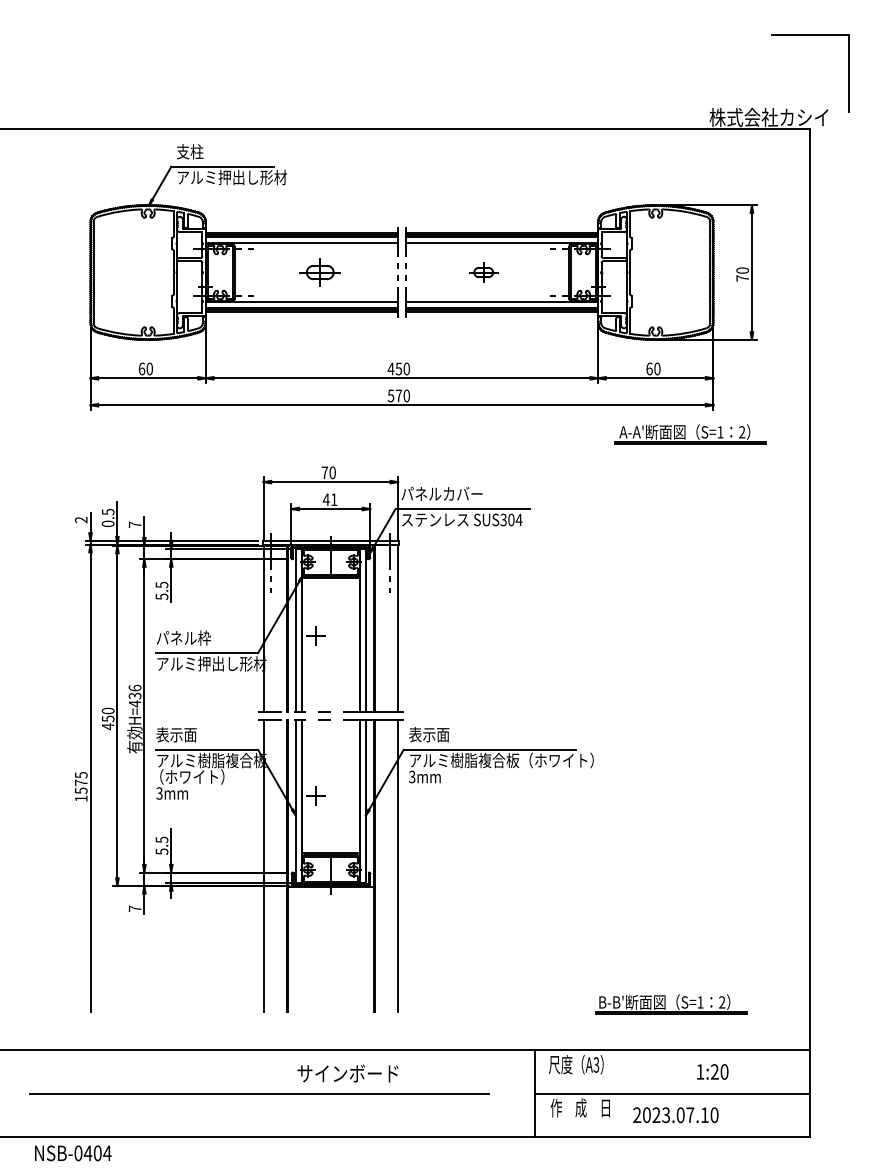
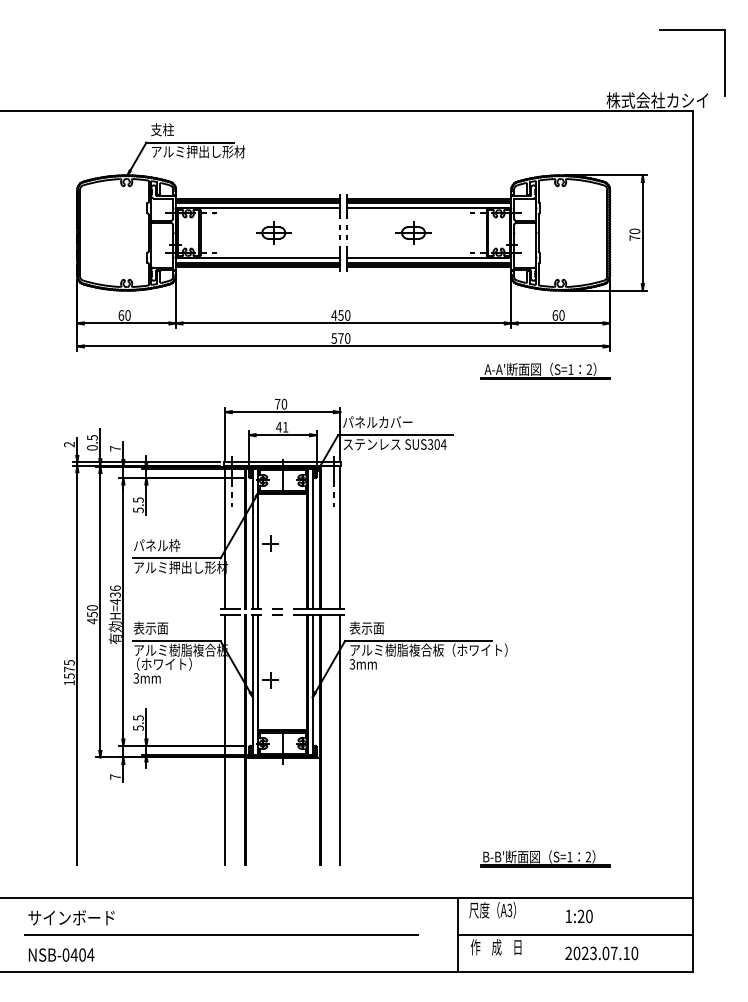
part: (483, 271) -> (413, 232), size x1.43
part: (690, 433) -> (545, 370), moved
part: (672, 1004) -> (545, 858), moved
text: (712, 1072) -> (579, 916), moved
text: (348, 1073) -> (71, 917), moved
text: (675, 1115) -> (601, 953), moved
text: (73, 1152) -> (61, 954), moved

